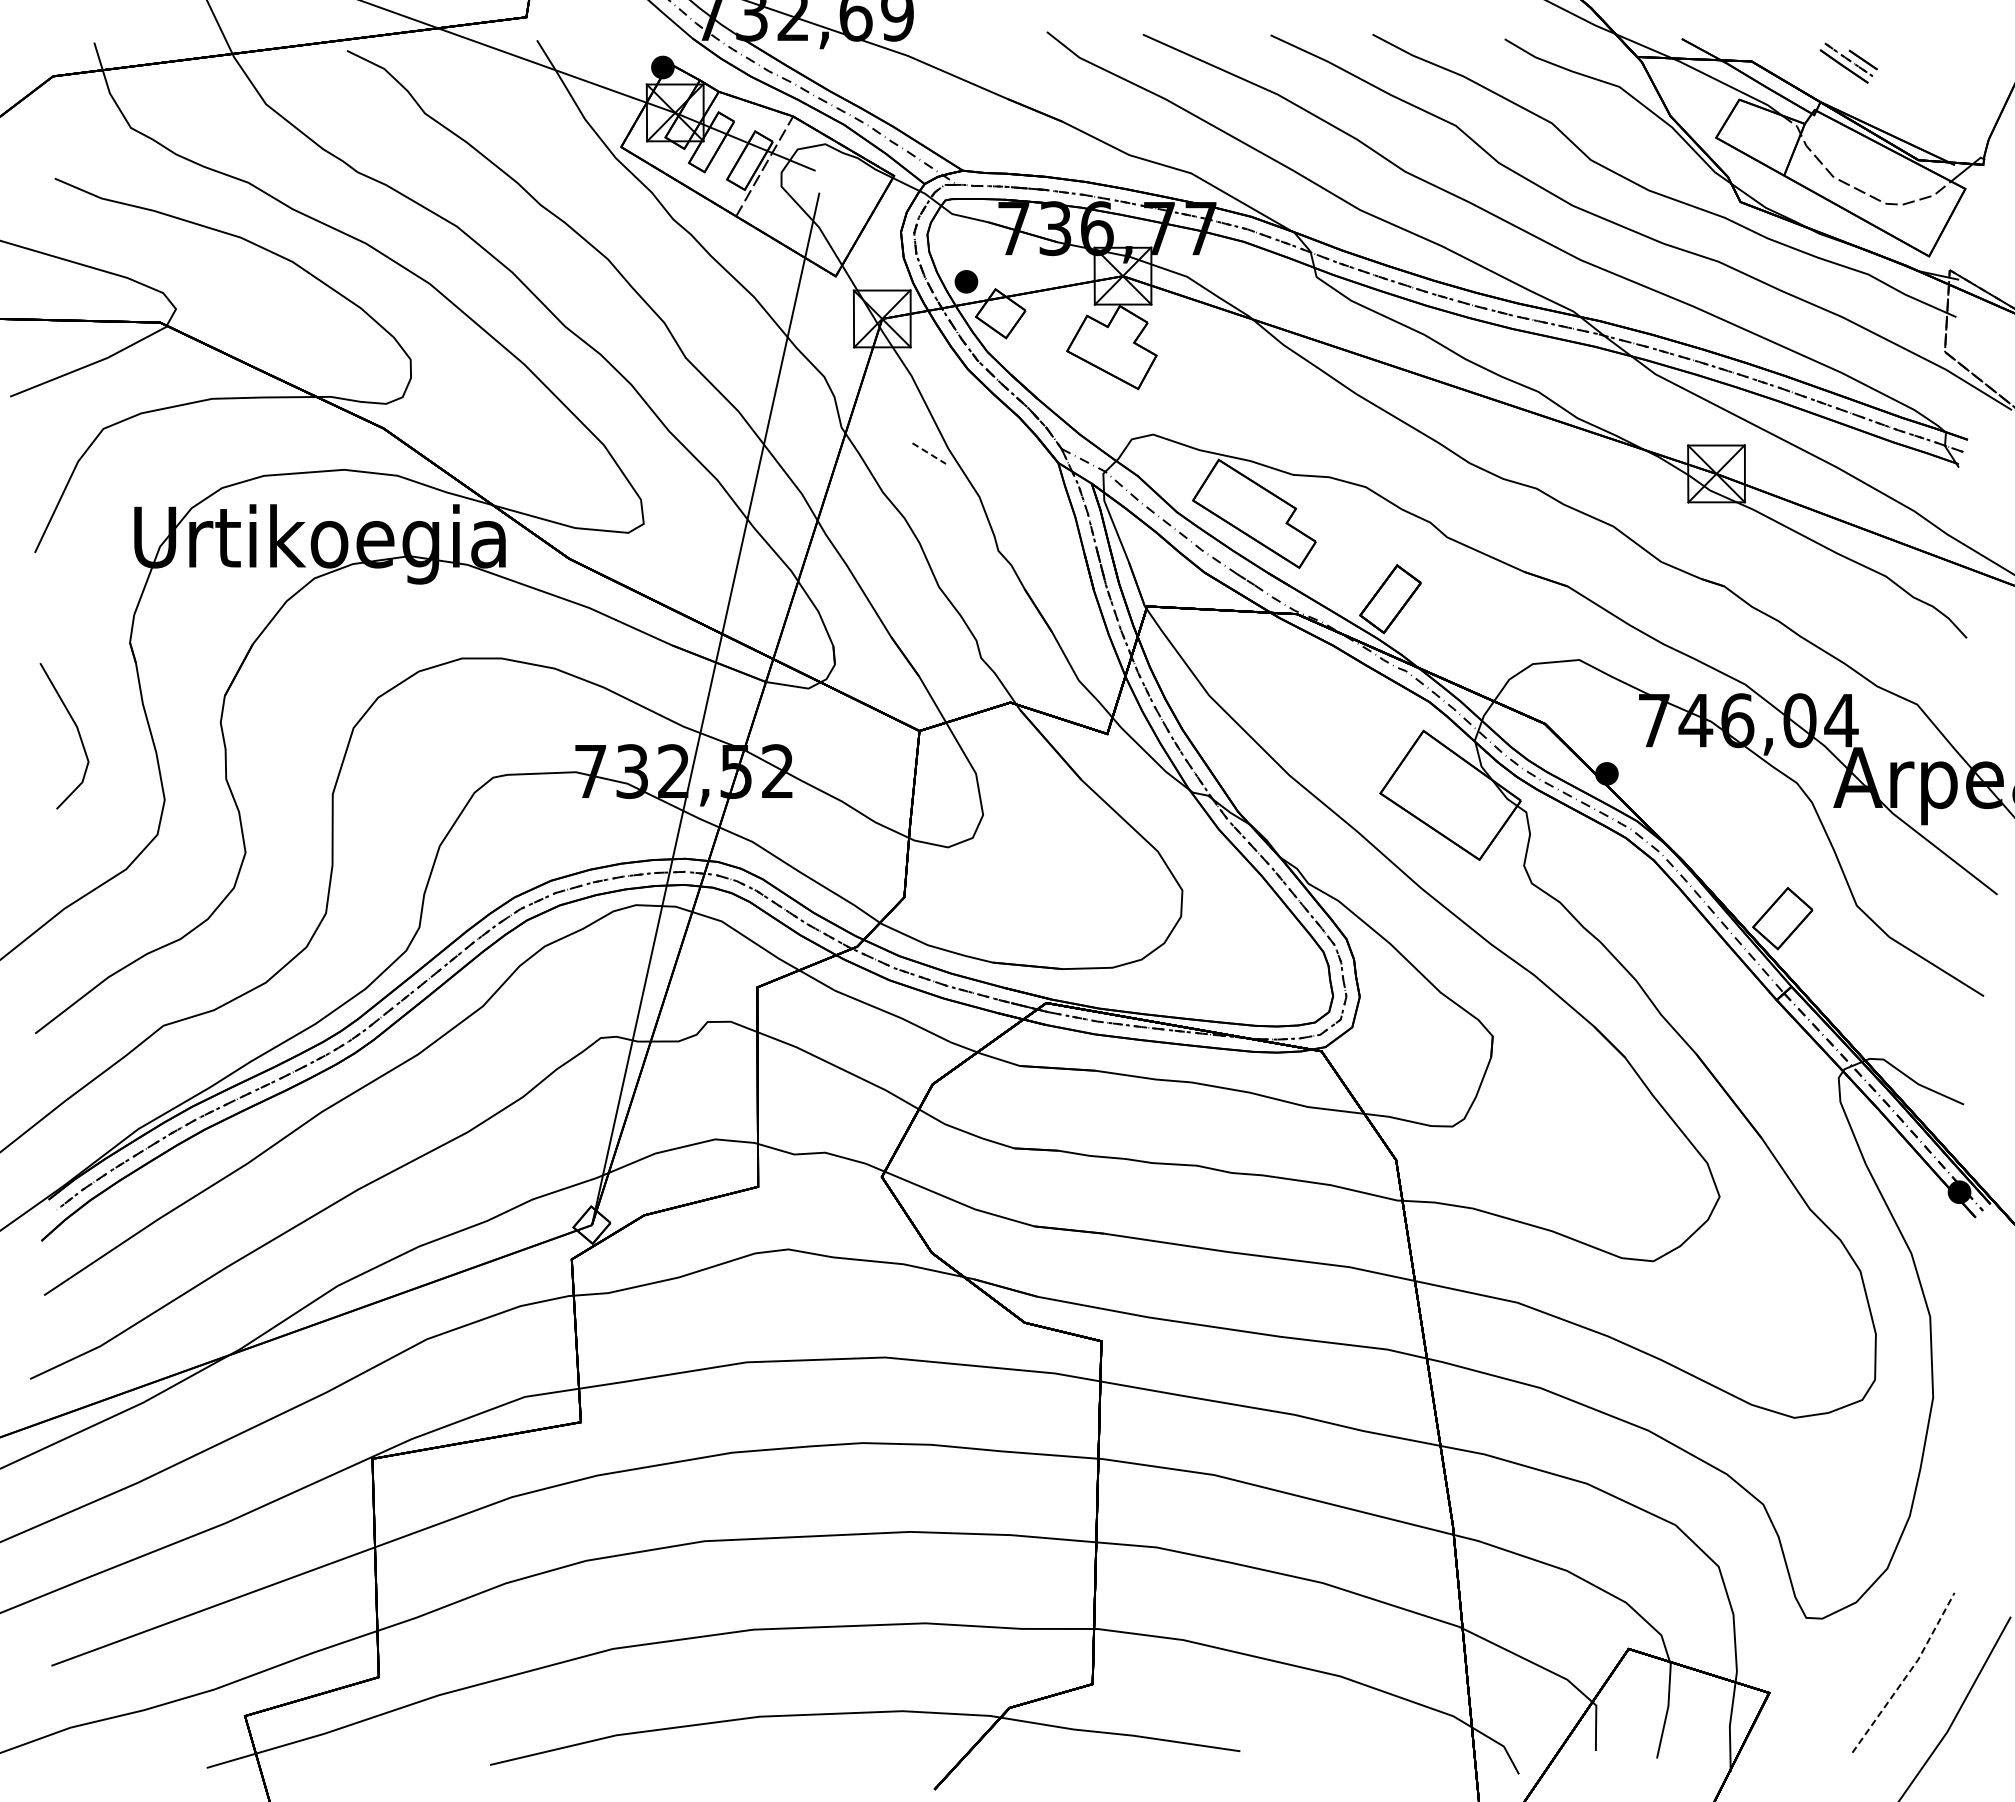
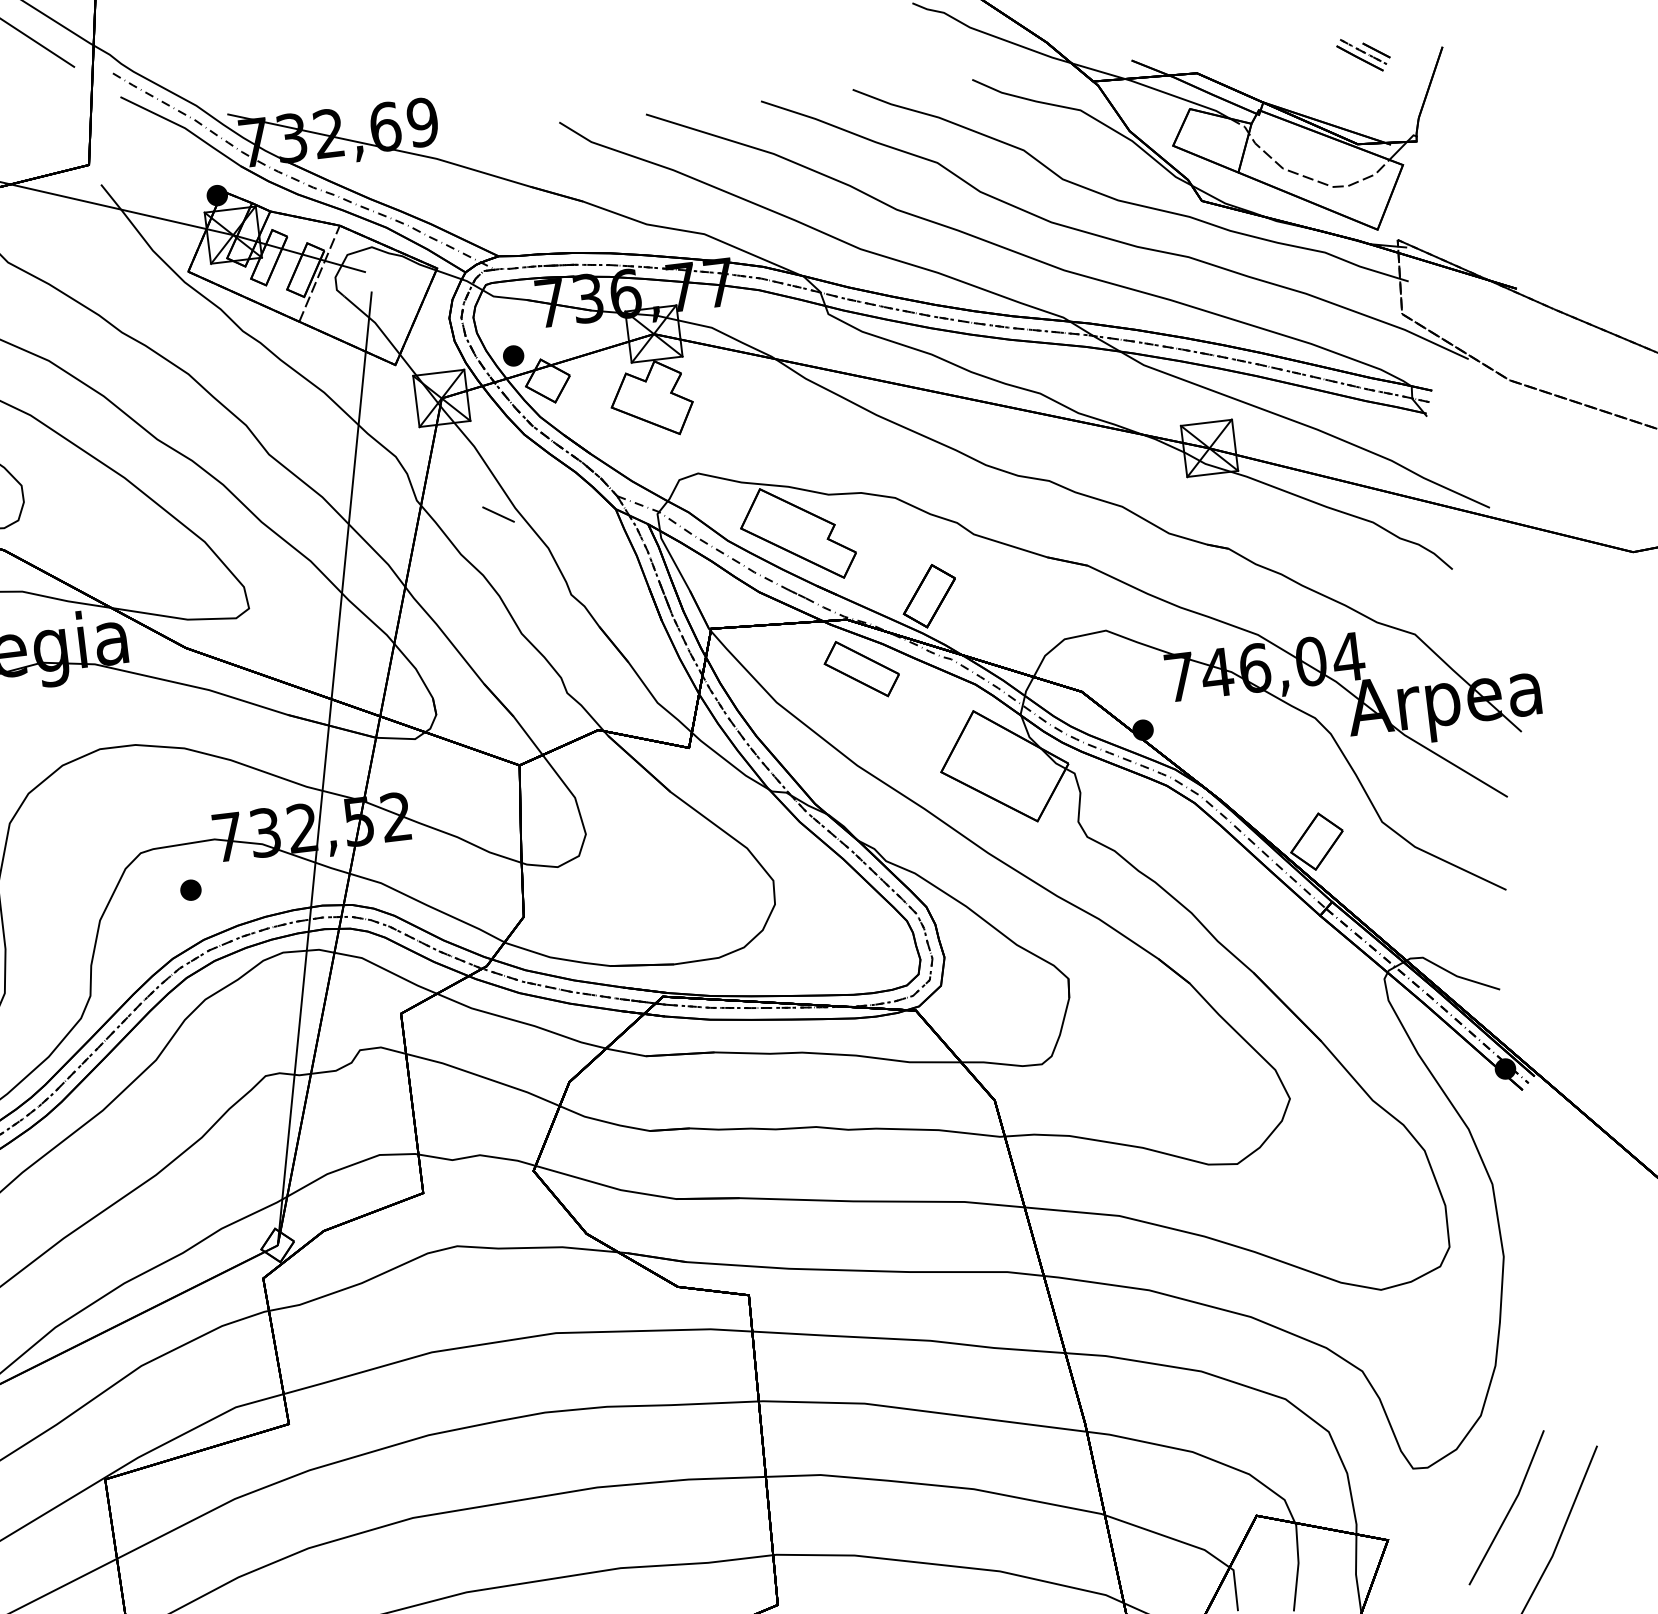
part: (1848, 62) -> (1363, 54), moved
line: (929, 453) -> (498, 514), dashed -> solid
part: (1306, 670) -> (861, 669), added
part: (542, 824) -> (190, 890), added
line: (1907, 1674) -> (1510, 1508), dashed -> solid

